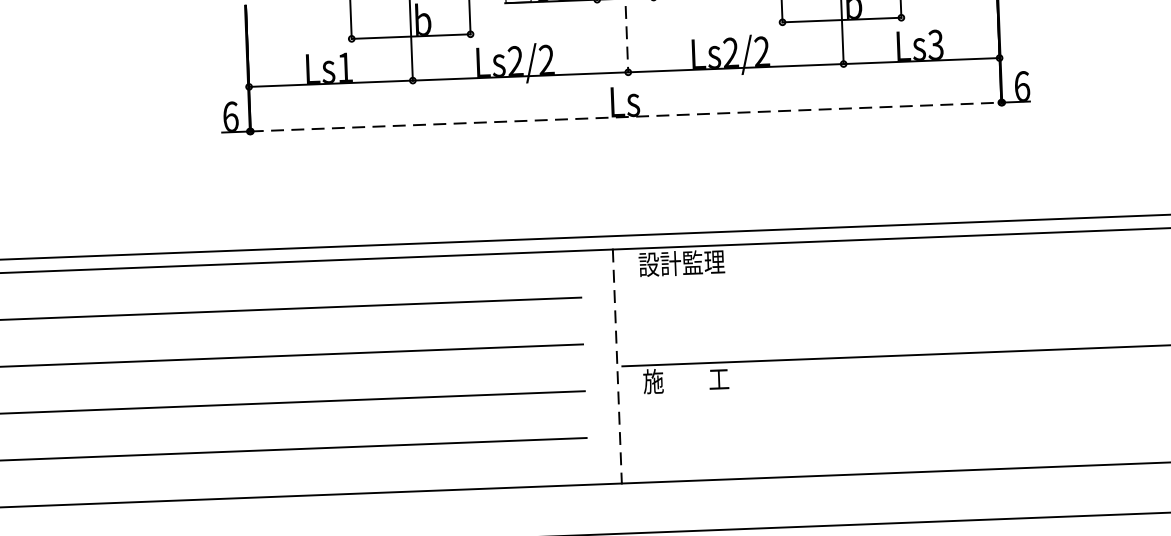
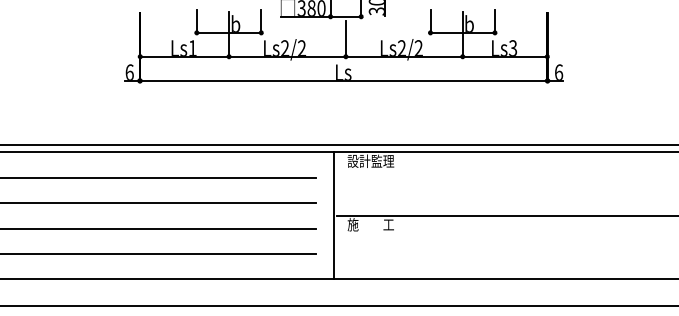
line: (626, 40) -> (345, 39), dashed -> solid
line: (625, 116) -> (343, 80), dashed -> solid
line: (616, 367) -> (333, 216), dashed -> solid

